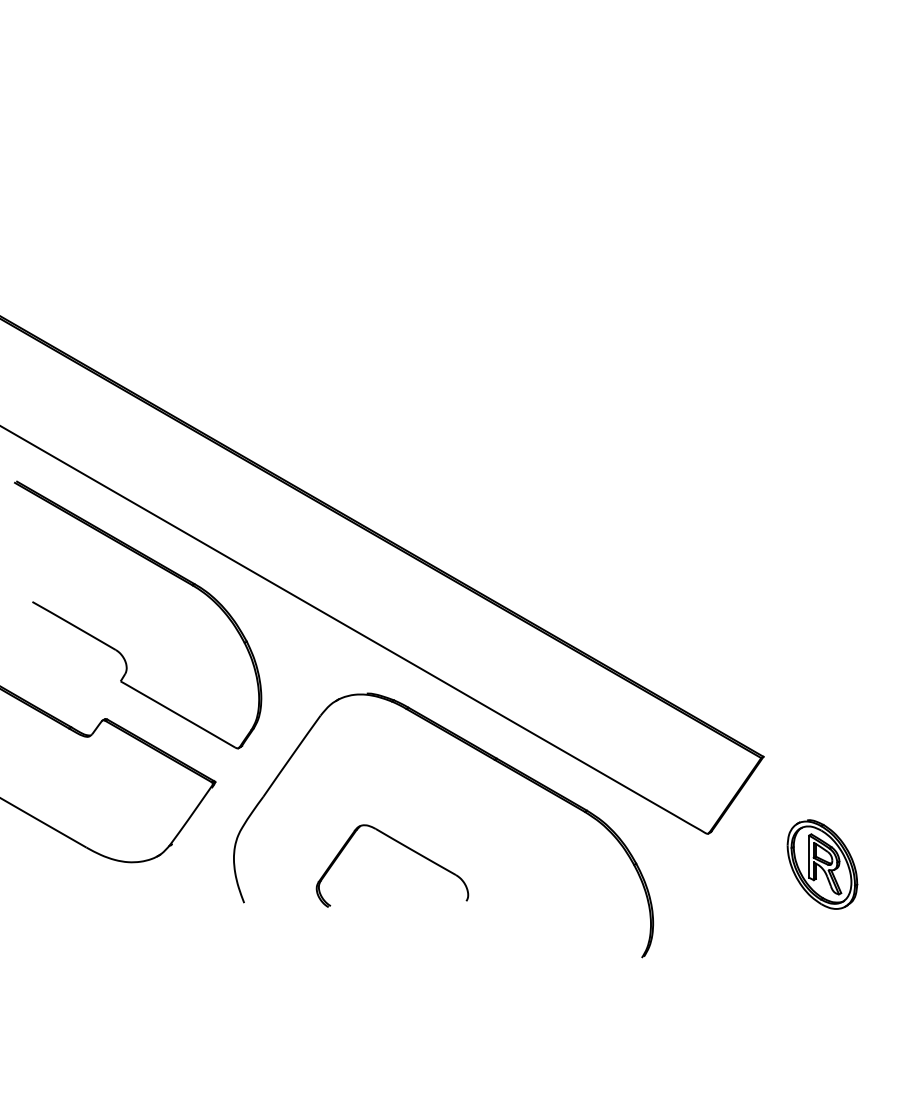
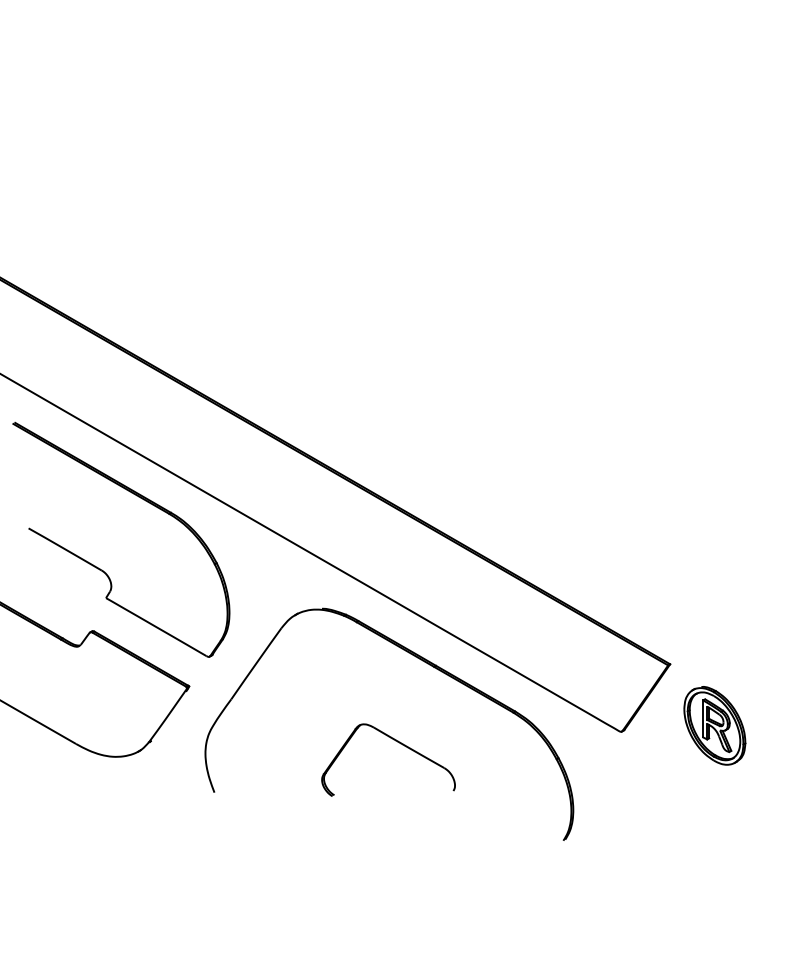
part: (406, 848) -> (400, 744), moved
part: (822, 864) -> (714, 725), moved

